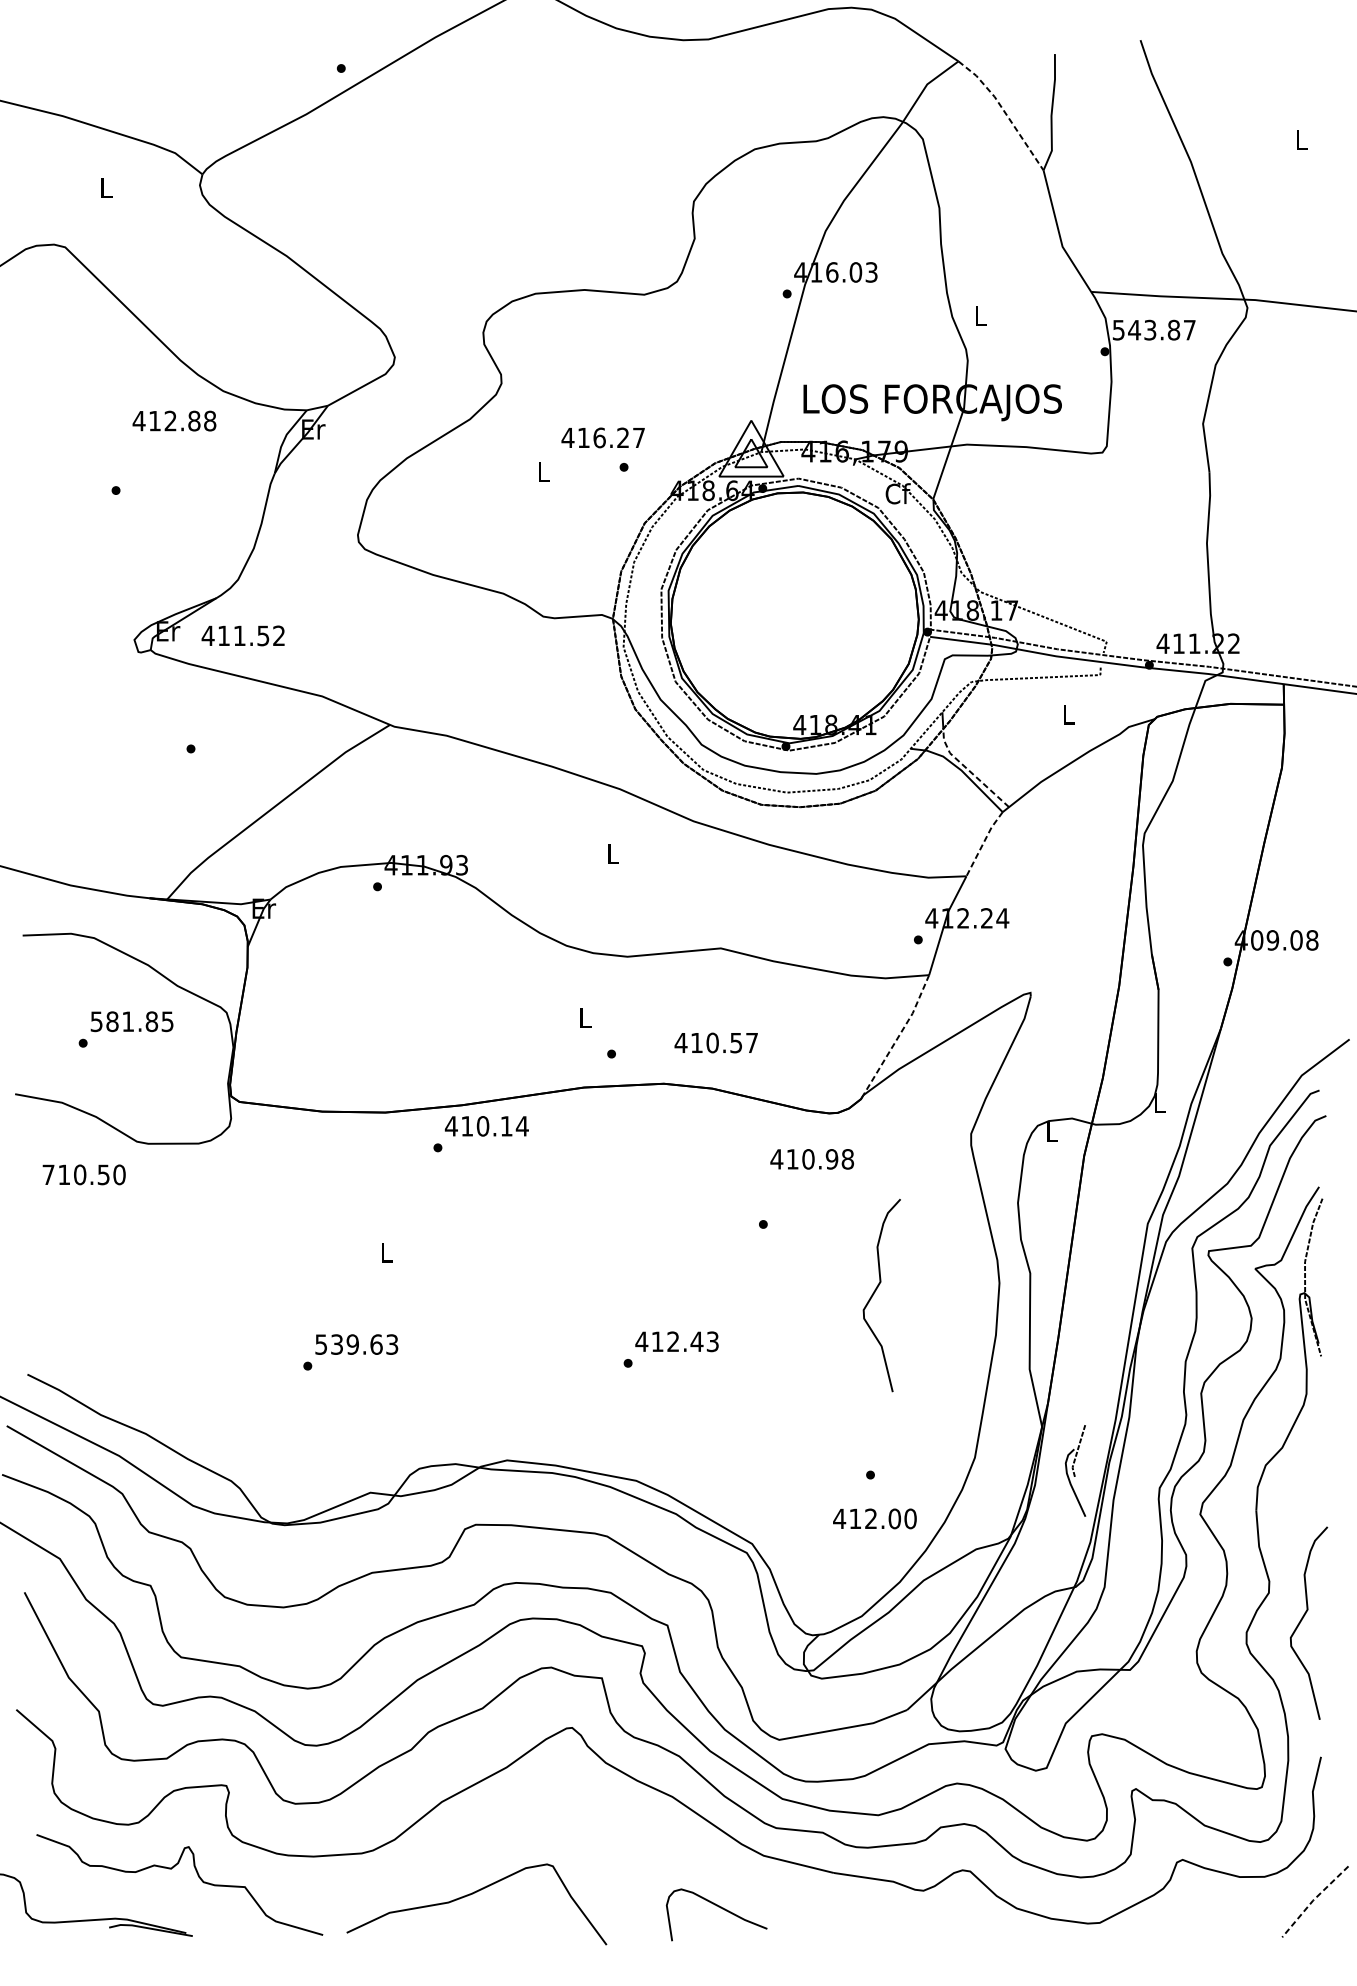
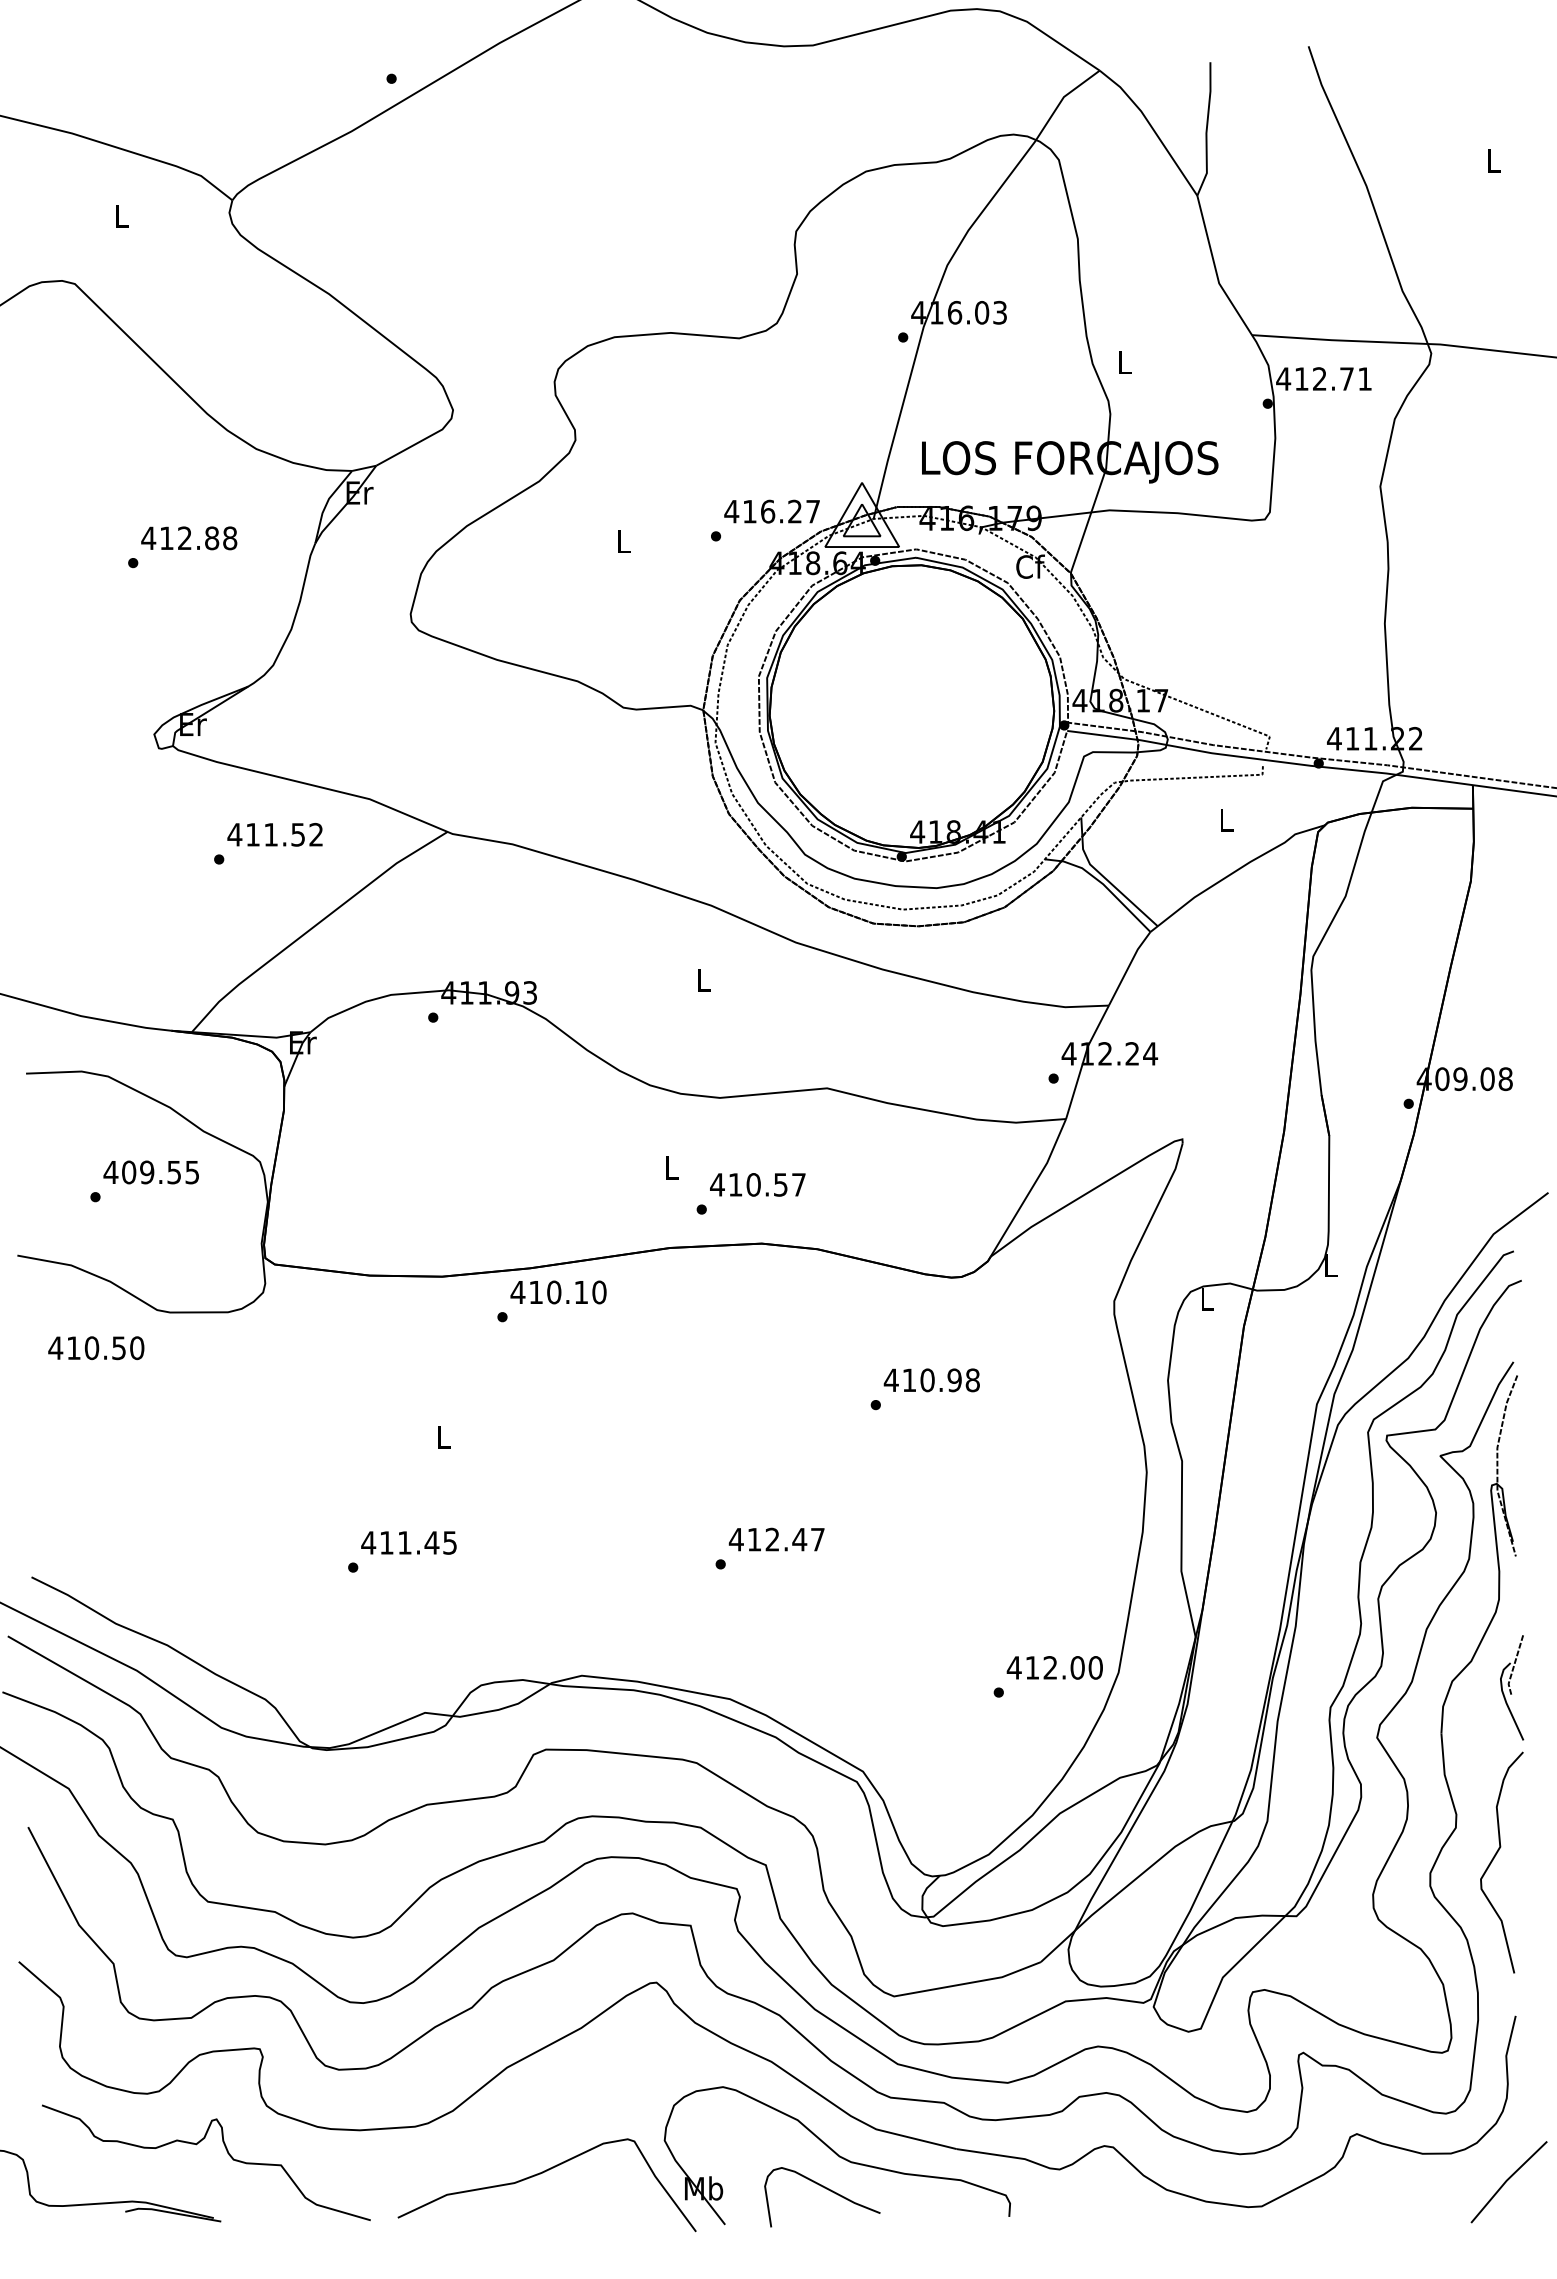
line: (1004, 111) -> (1152, 128), dashed -> solid
text: (1153, 329) -> (1323, 378), 543.87 -> 412.71
text: (174, 421) -> (189, 538), moved
text: (602, 437) -> (771, 511), moved
text: (242, 635) -> (274, 834), moved
line: (969, 770) -> (1112, 884), dashed -> solid
line: (983, 843) -> (1128, 967), dashed -> solid
text: (124, 1021) -> (142, 1172), 581.85 -> 409.55
line: (899, 1036) -> (1031, 1189), dashed -> solid
text: (715, 1042) -> (757, 1184), moved
text: (521, 1126) -> (598, 1292), 410.14 -> 410.10
text: (811, 1159) -> (931, 1380), moved
text: (48, 1174) -> (55, 1347), 710.50 -> 410.50
curve: (876, 1291) -> (1005, 1481), removed
text: (712, 1341) -> (817, 1539), 412.43 -> 412.47
text: (356, 1344) -> (408, 1542), 539.63 -> 411.45
part: (1075, 1470) -> (1512, 1687), moved
text: (874, 1518) -> (1054, 1667), moved
part: (729, 1878) -> (836, 2155), added
line: (1313, 1900) -> (1506, 2180), dashed -> solid

